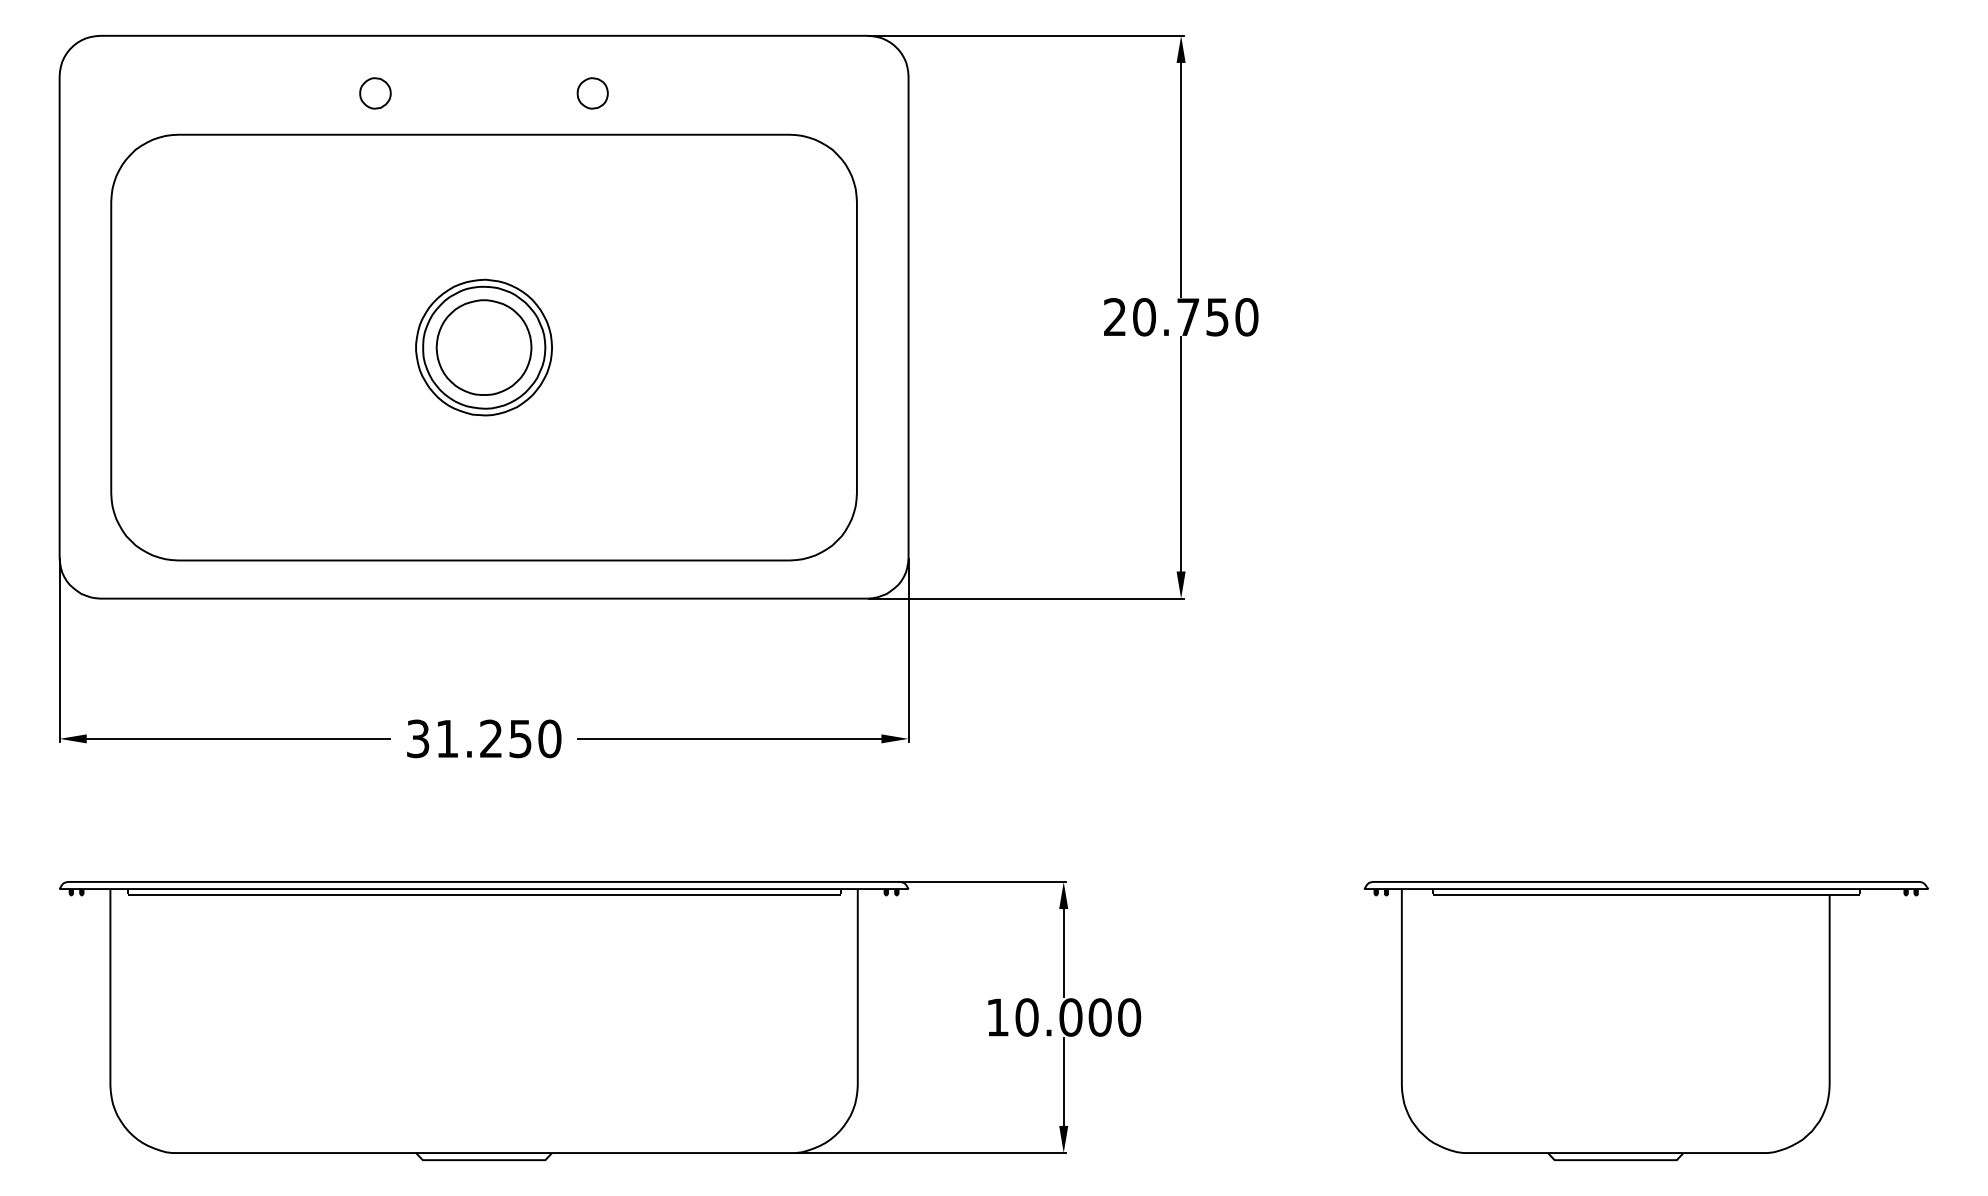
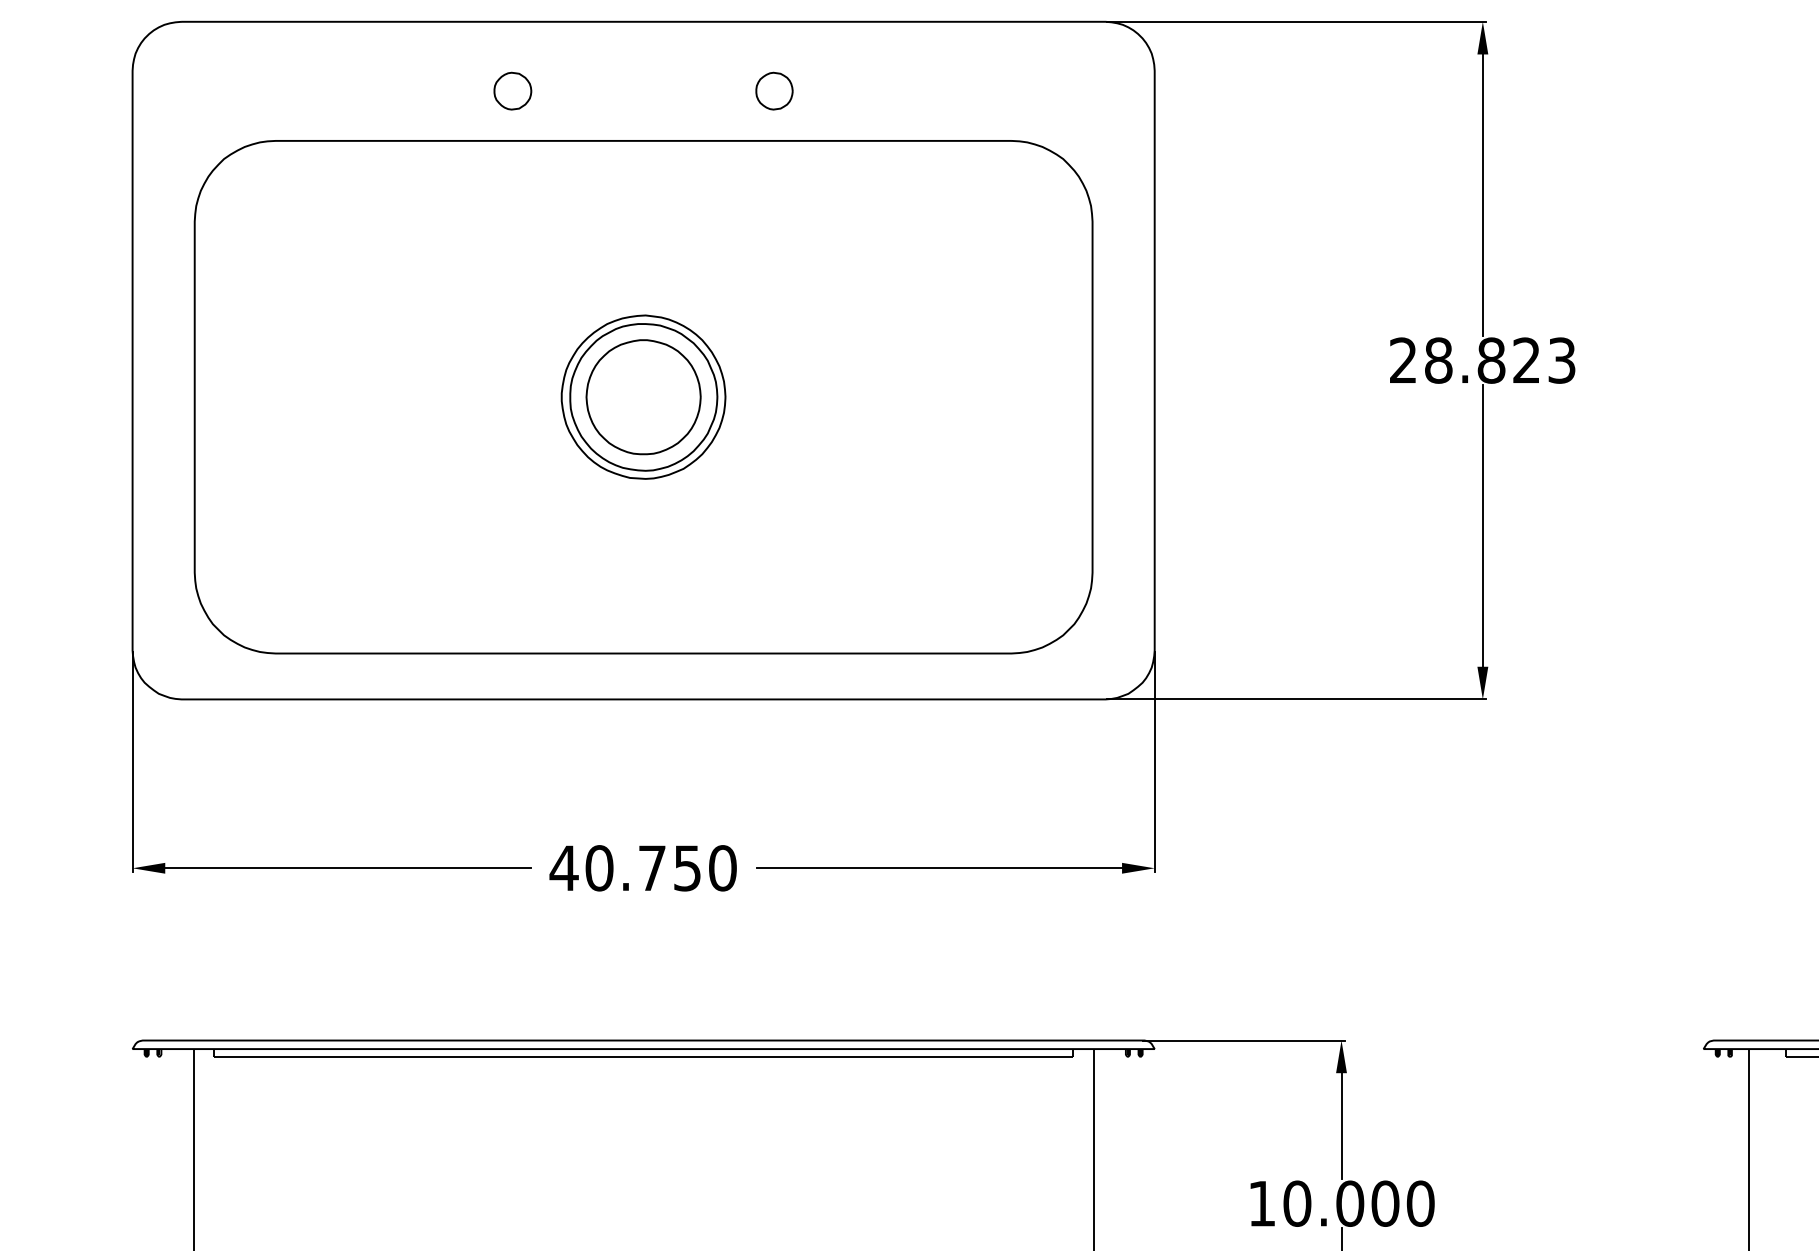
text: (1195, 317) -> (1500, 360), 20.750 -> 28.823
text: (453, 738) -> (606, 867), 31.250 -> 40.750

